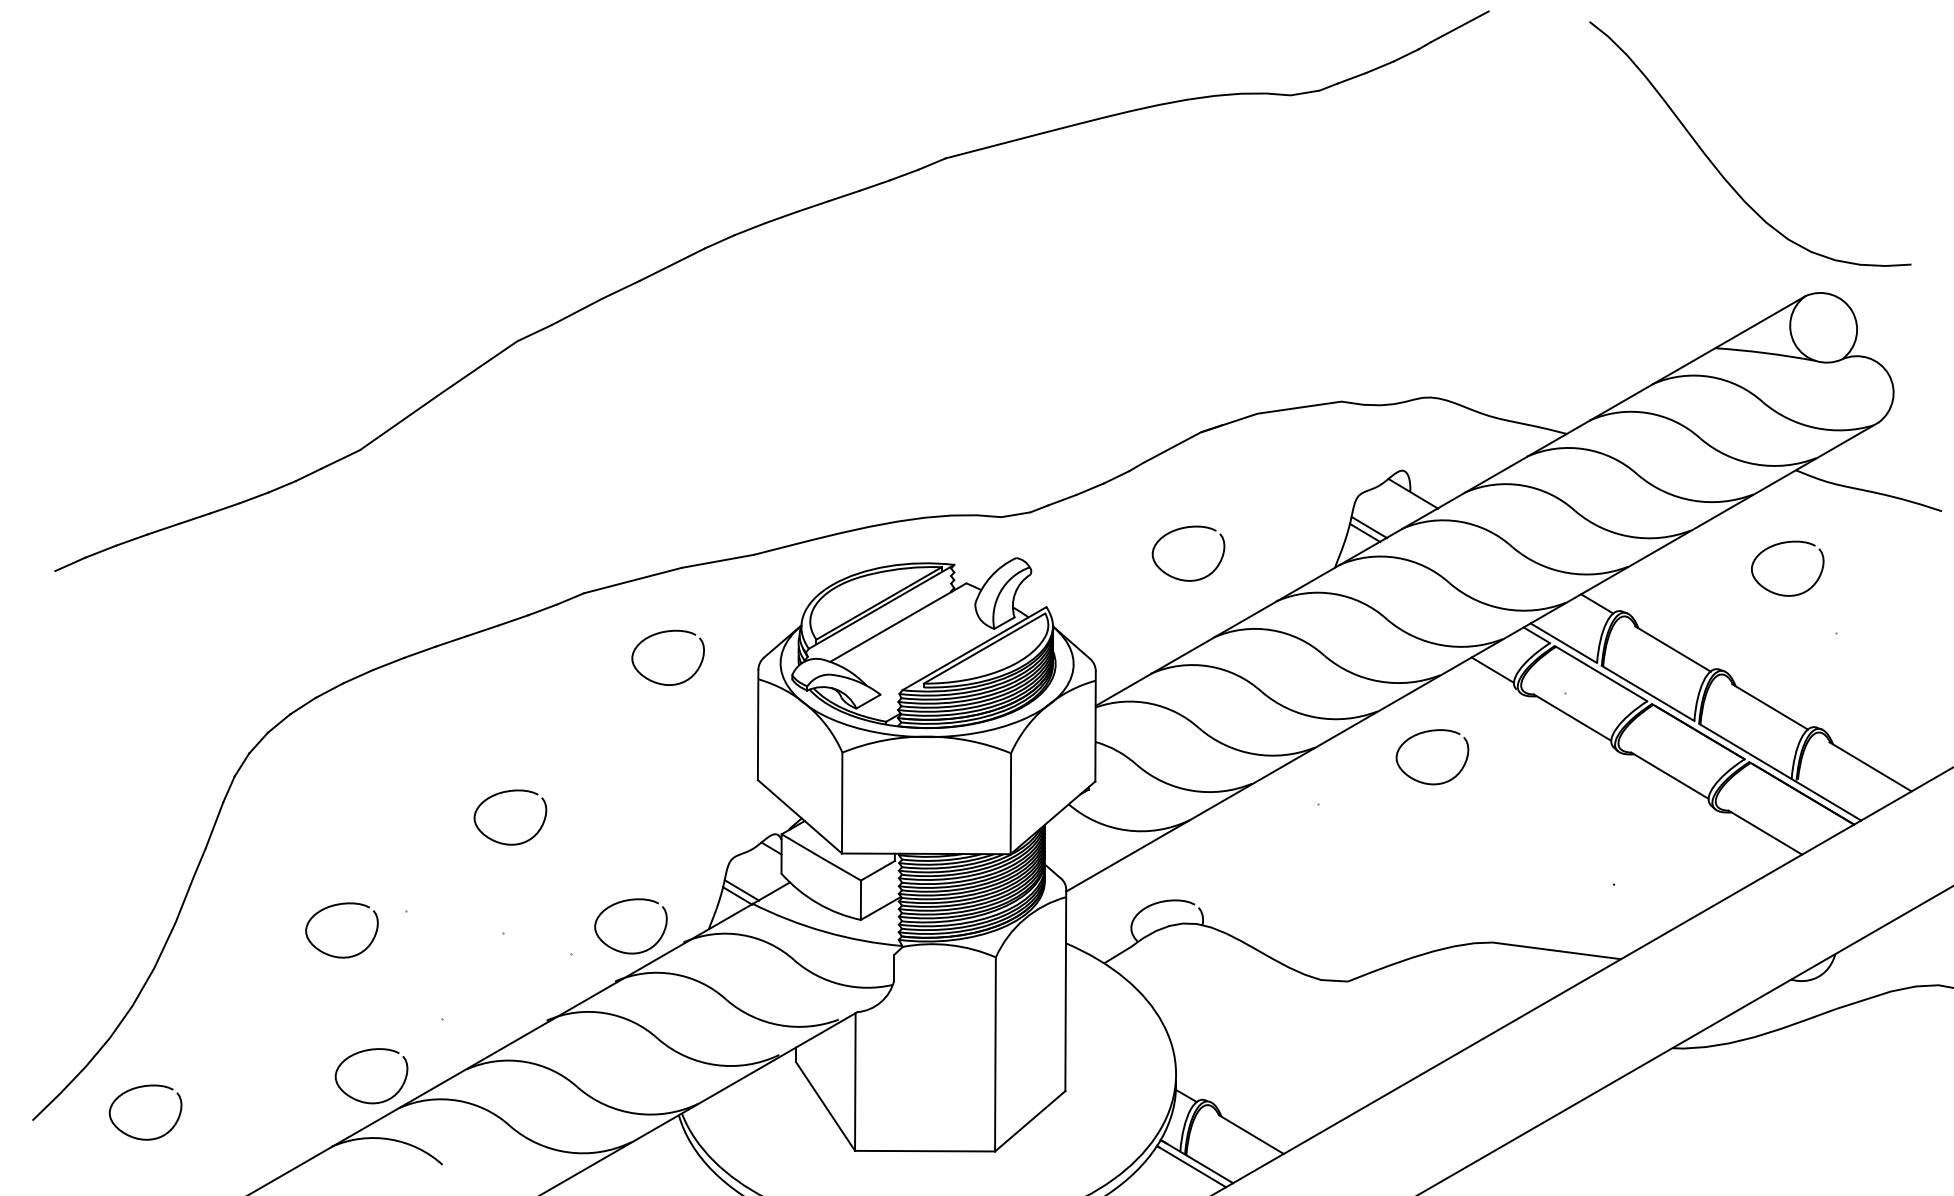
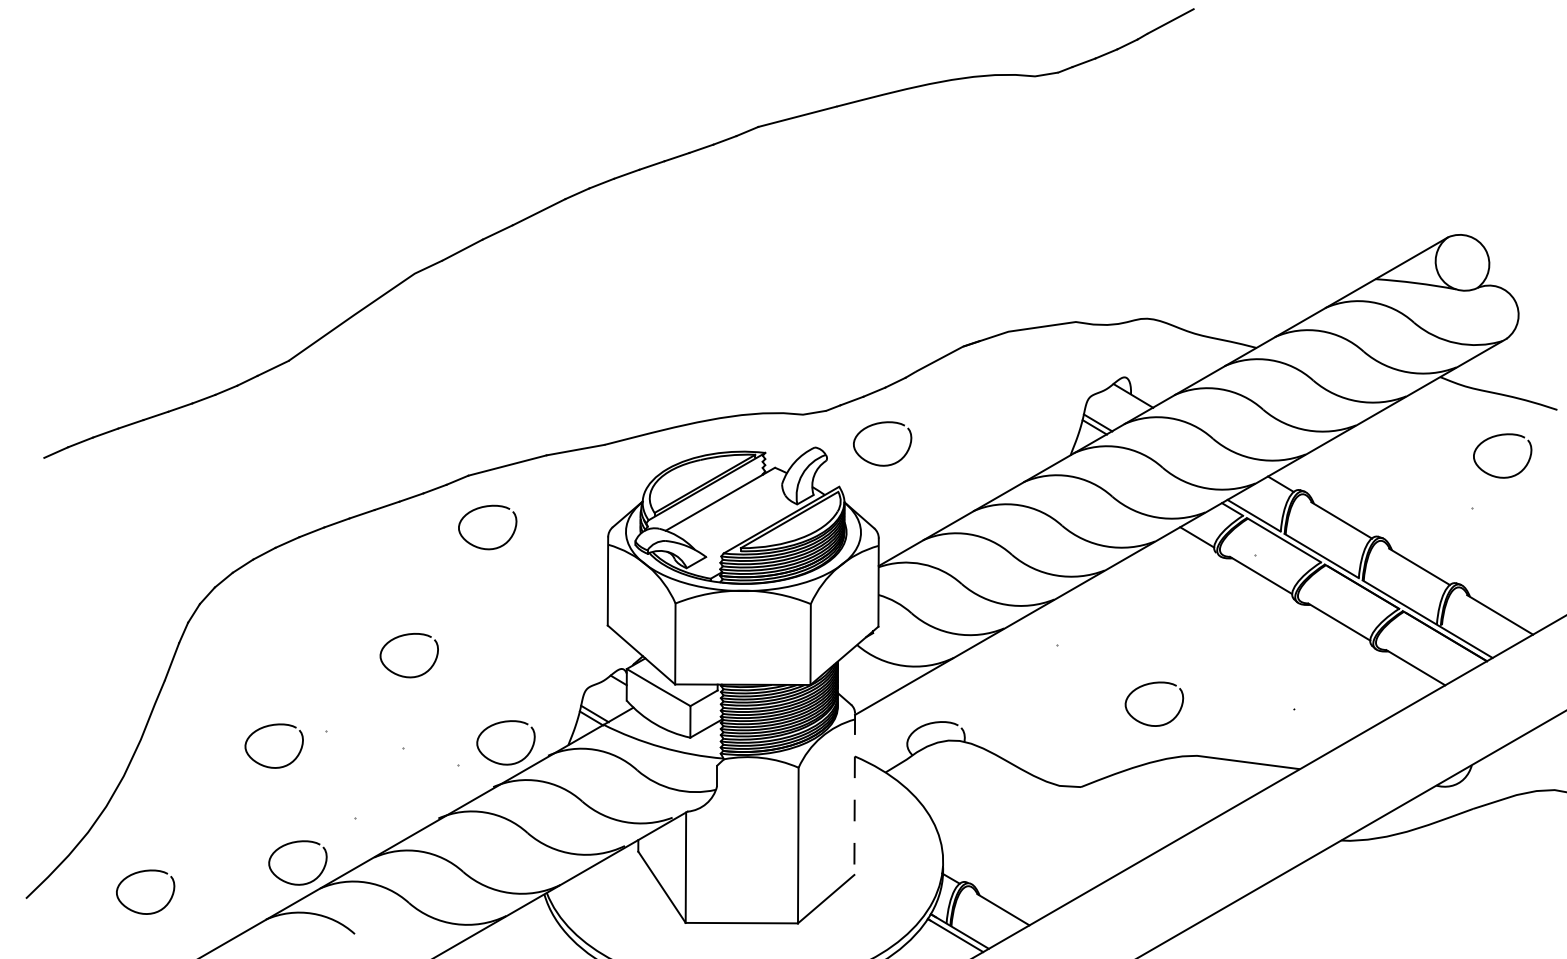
curve: (1719, 170) -> (1378, 136), removed
curve: (1182, 529) -> (877, 424), moved
curve: (1781, 544) -> (1497, 436), moved
curve: (662, 633) -> (483, 507), moved
curve: (1424, 733) -> (1148, 685), moved
line: (1065, 990) -> (854, 794), solid -> dashed
curve: (138, 1088) -> (139, 872), moved

